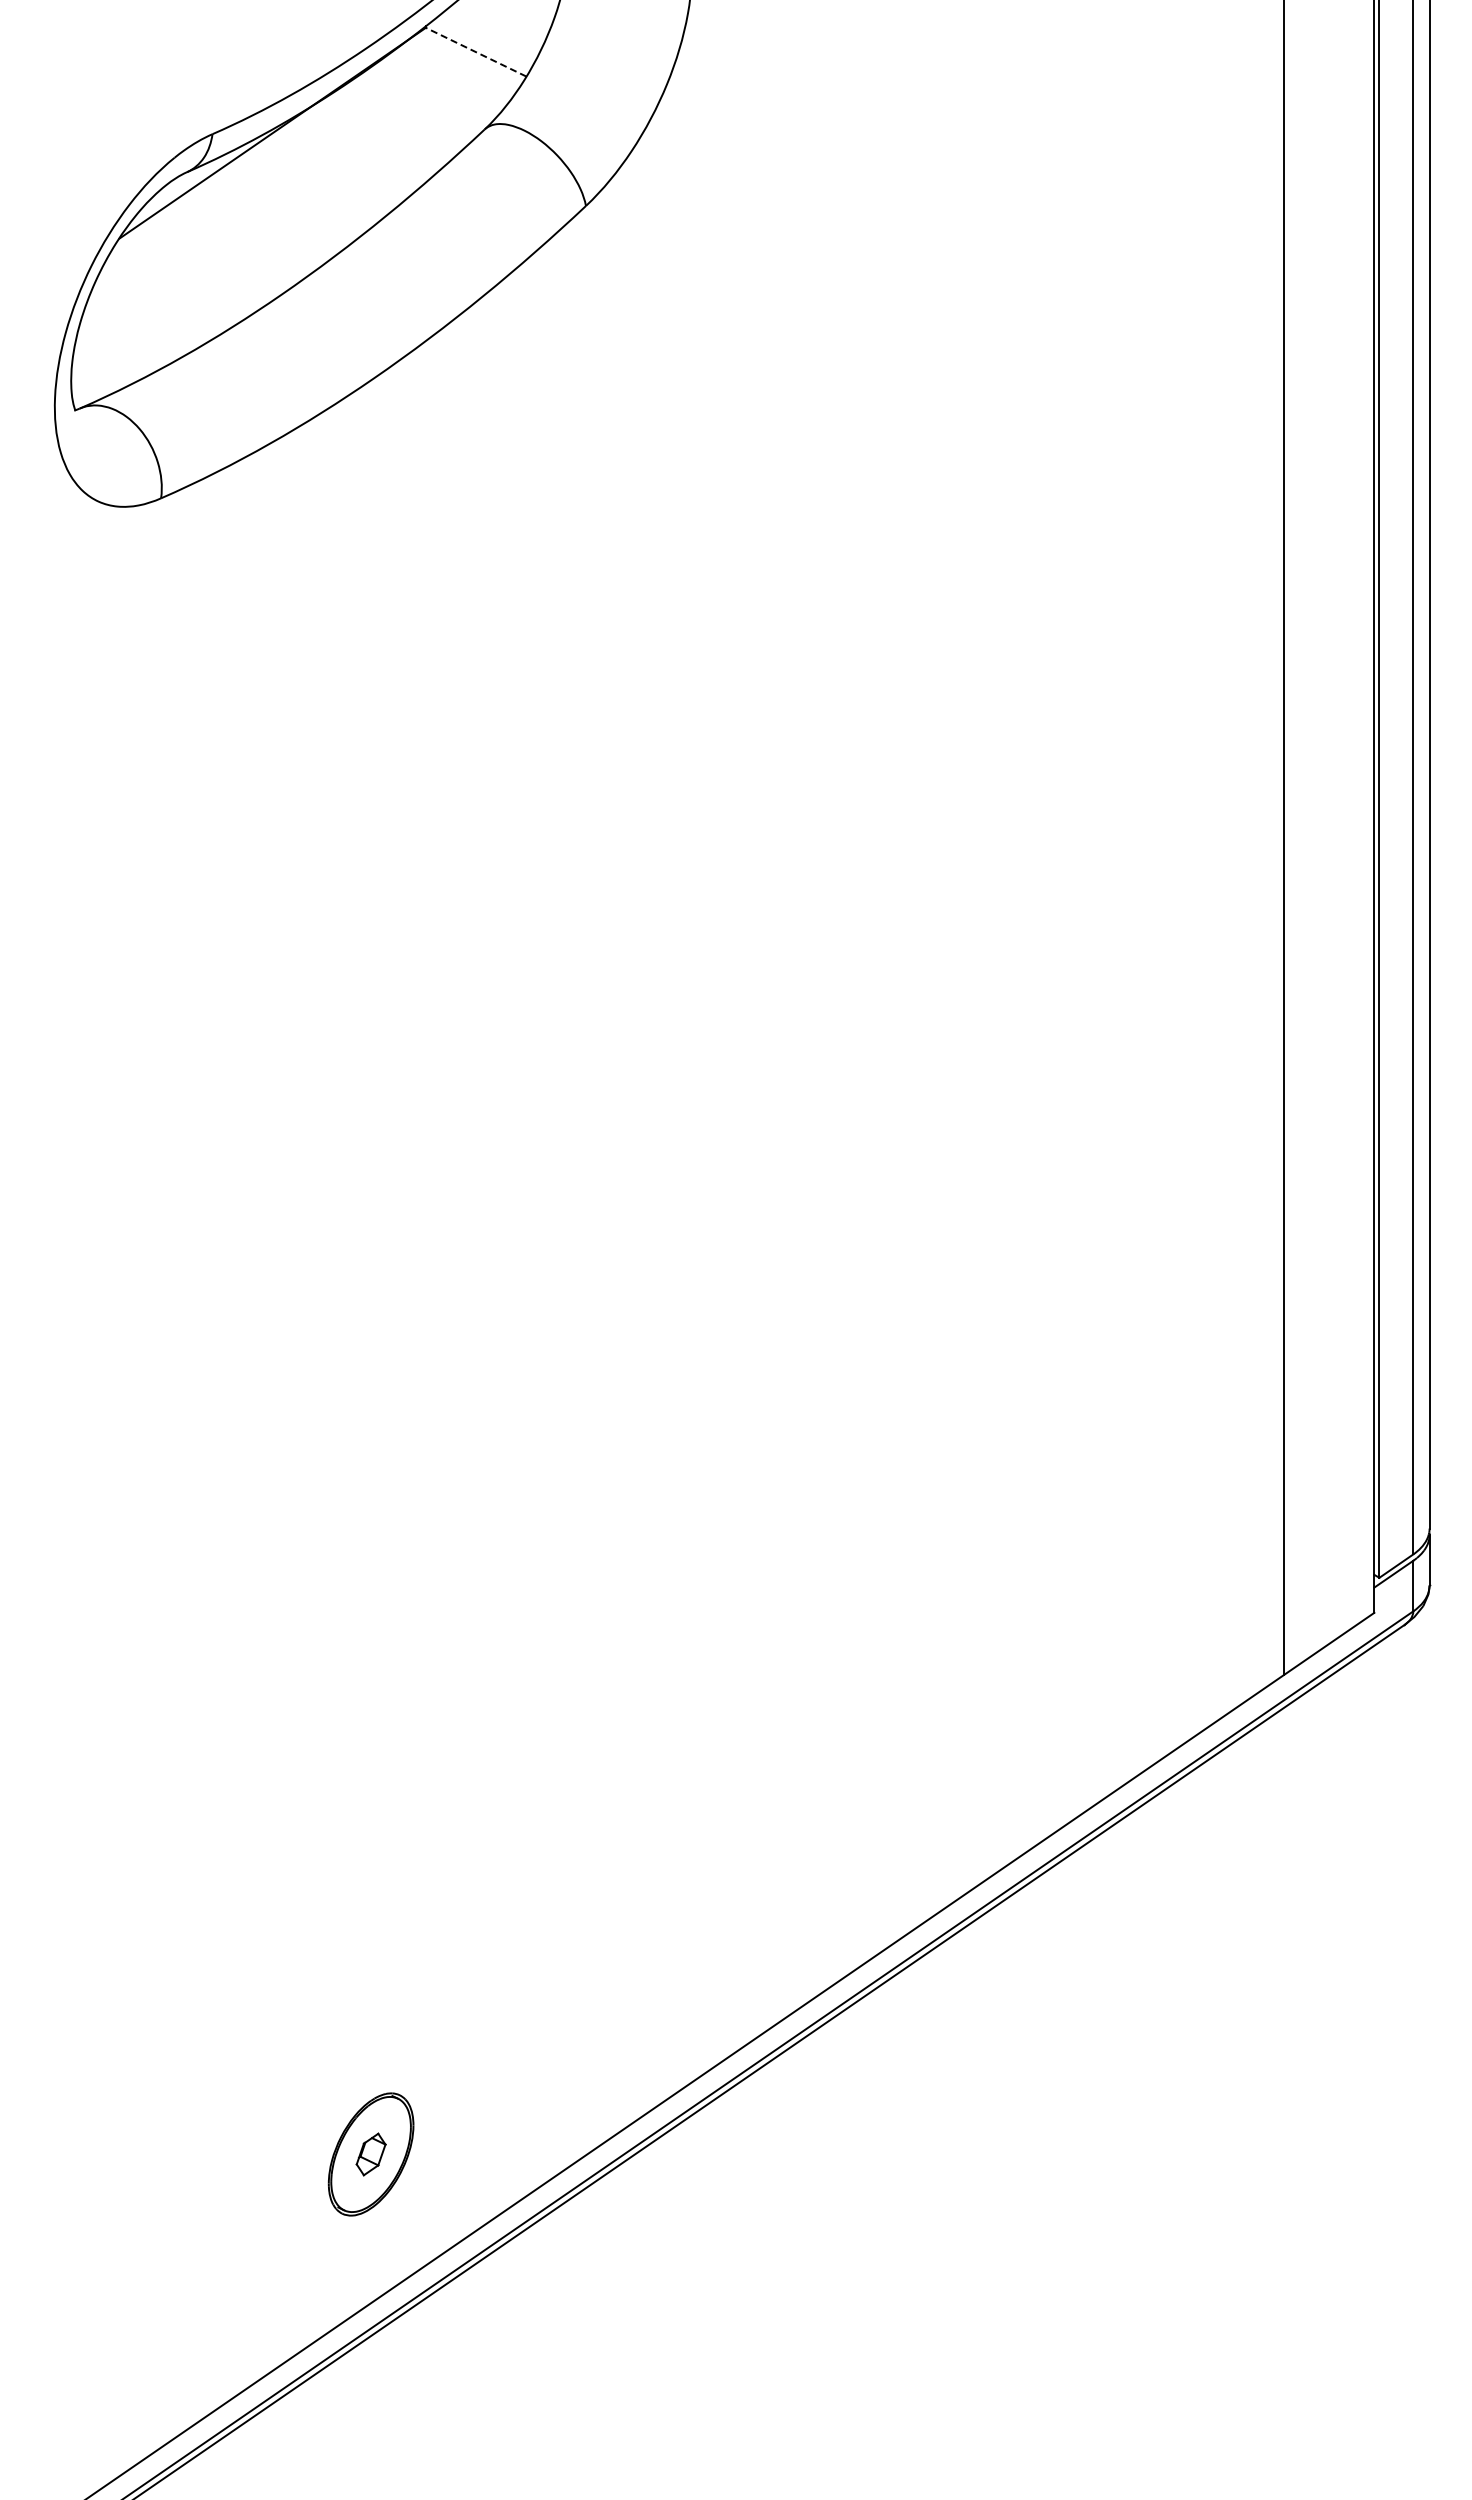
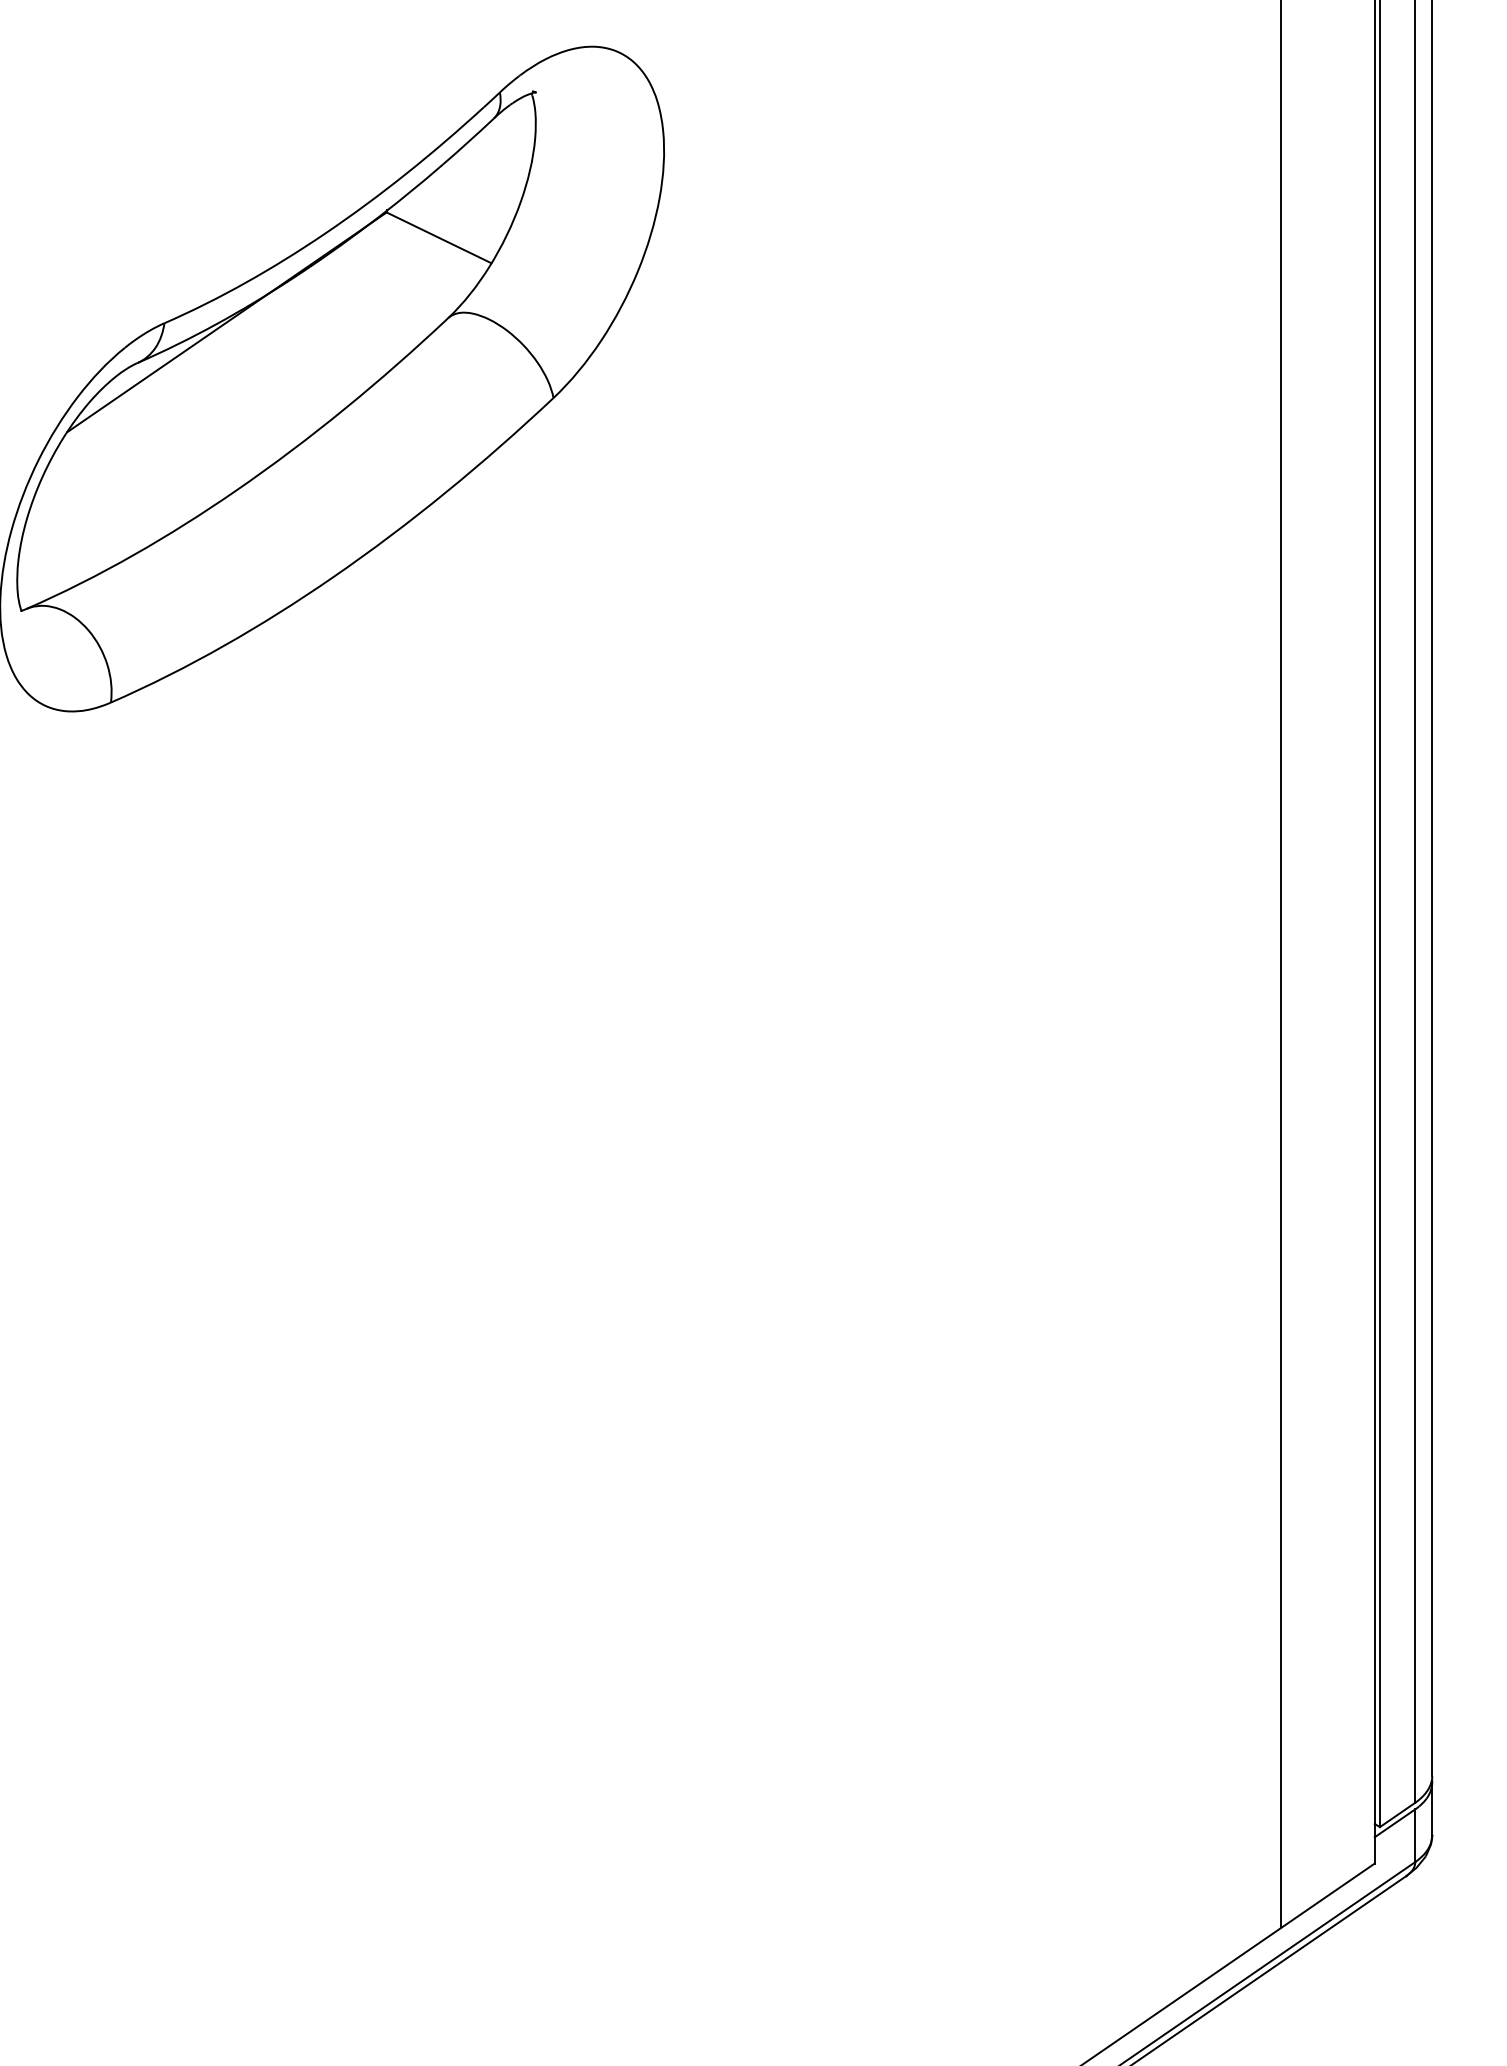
line: (476, 52) -> (439, 238), dashed -> solid

